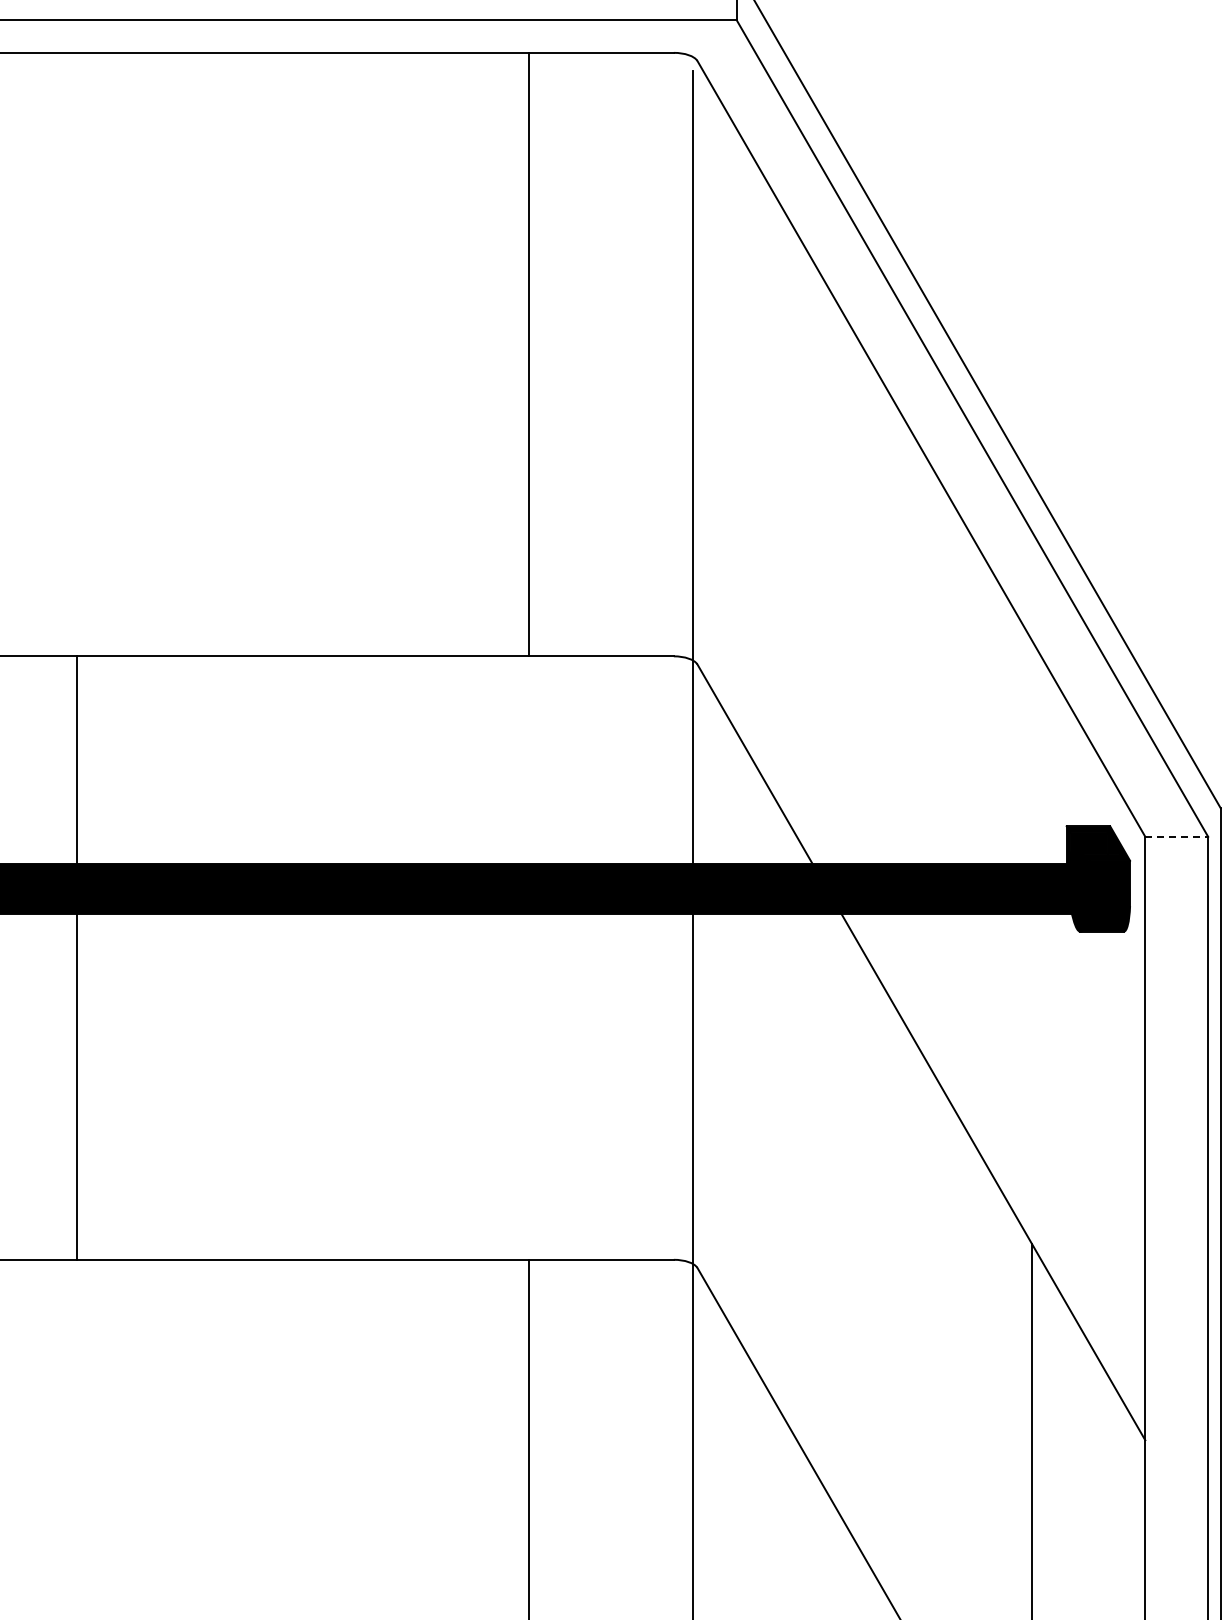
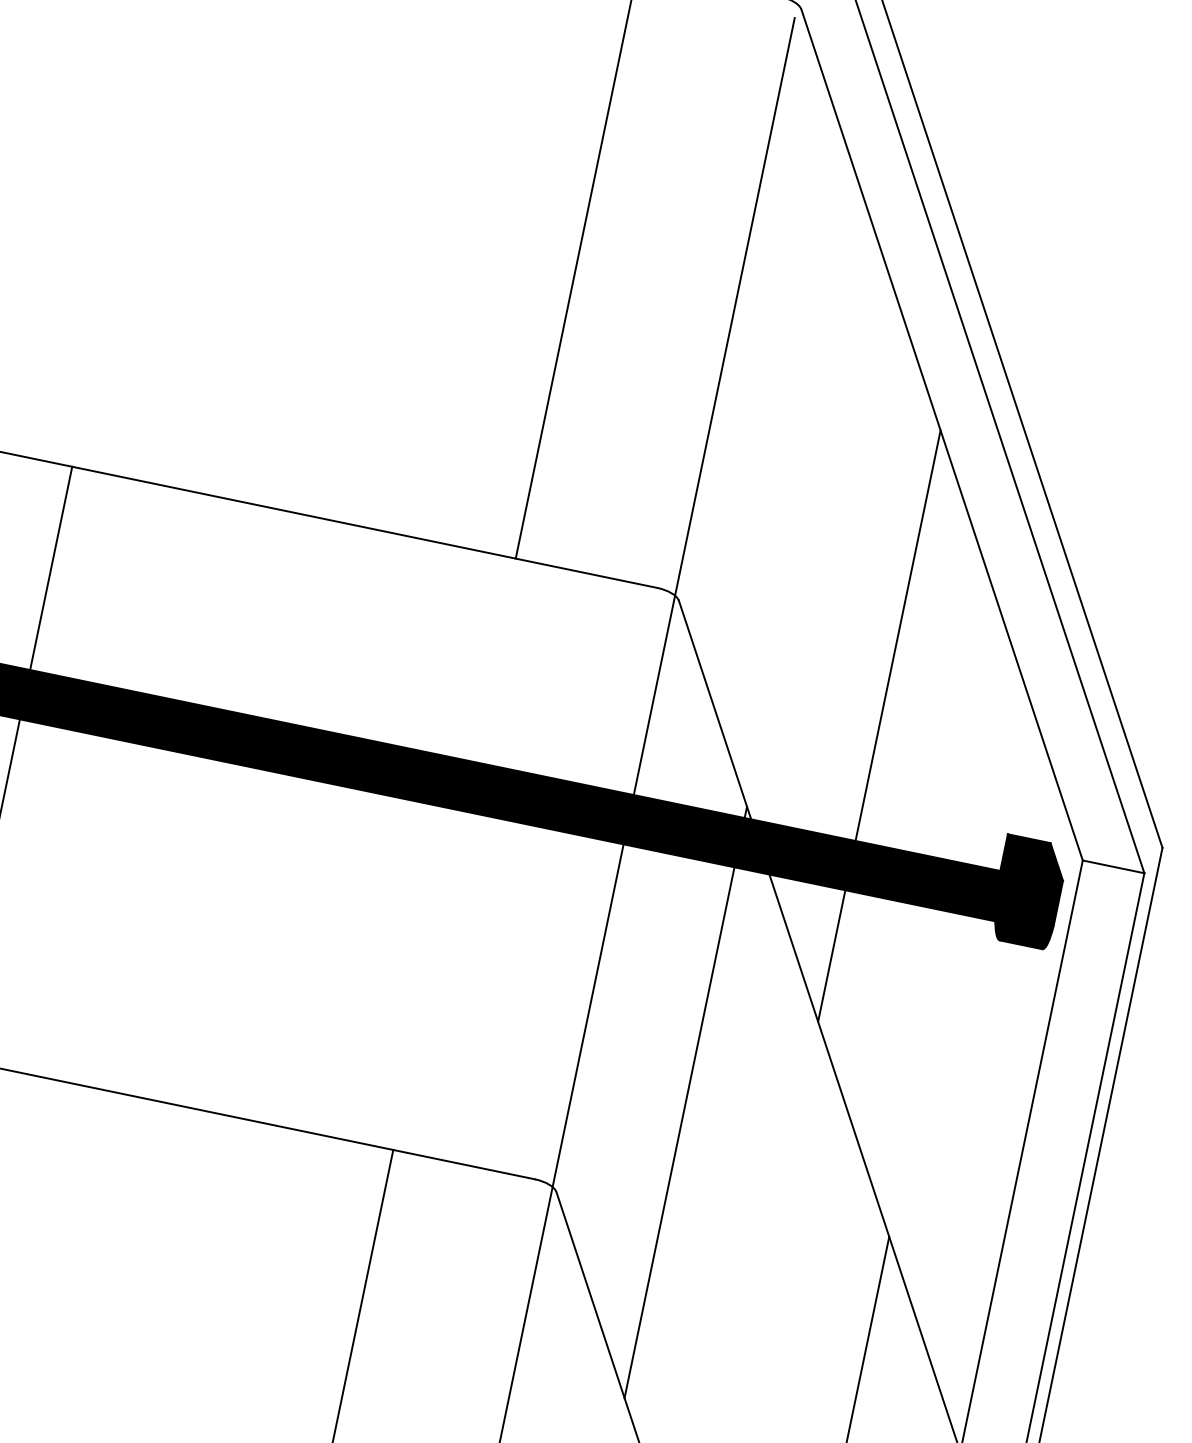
line: (919, 746) -> (879, 726), added
line: (1177, 836) -> (1114, 866), dashed -> solid
line: (805, 1153) -> (685, 1101), added

